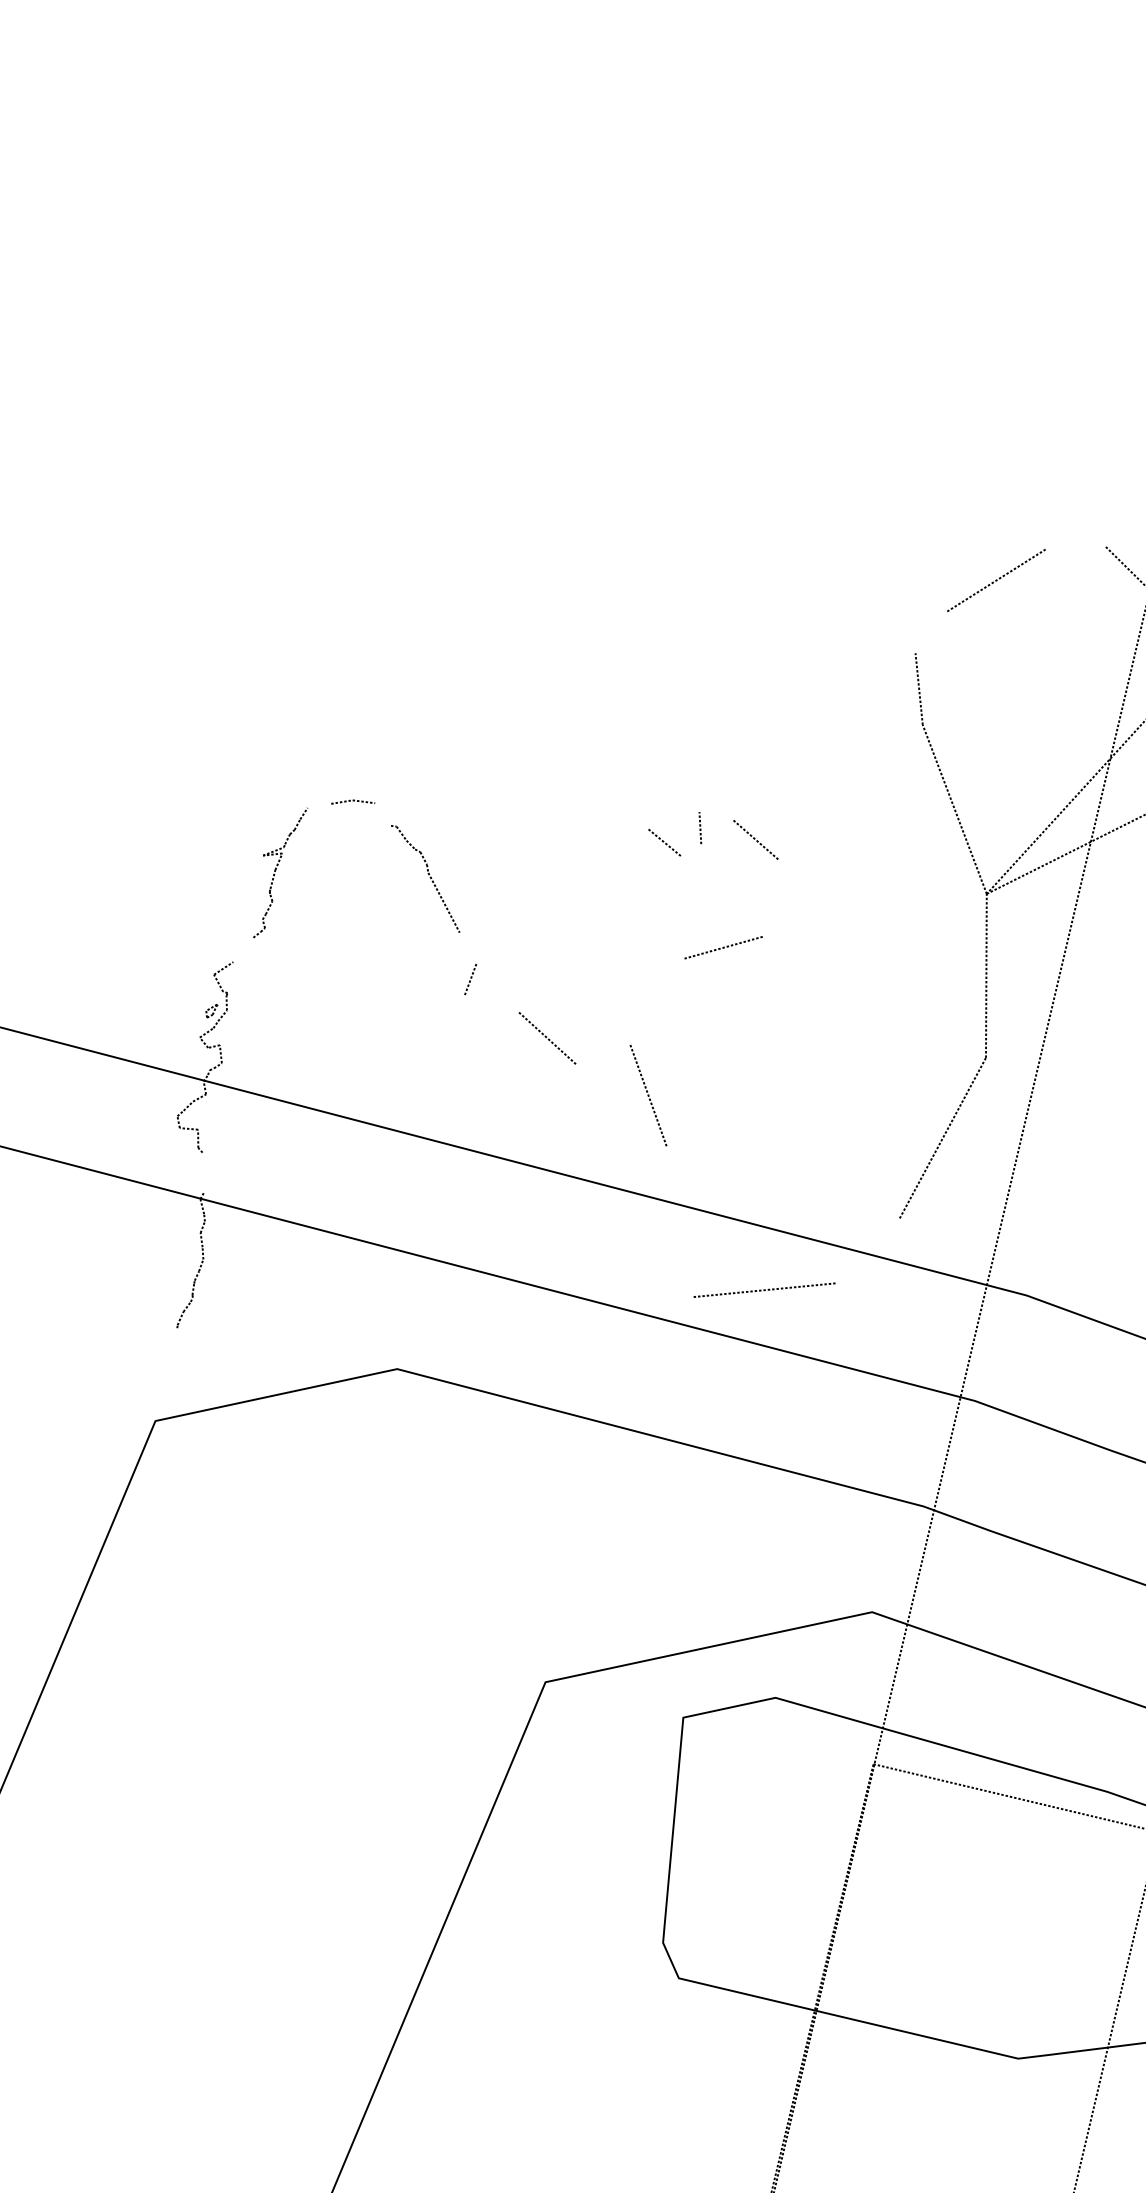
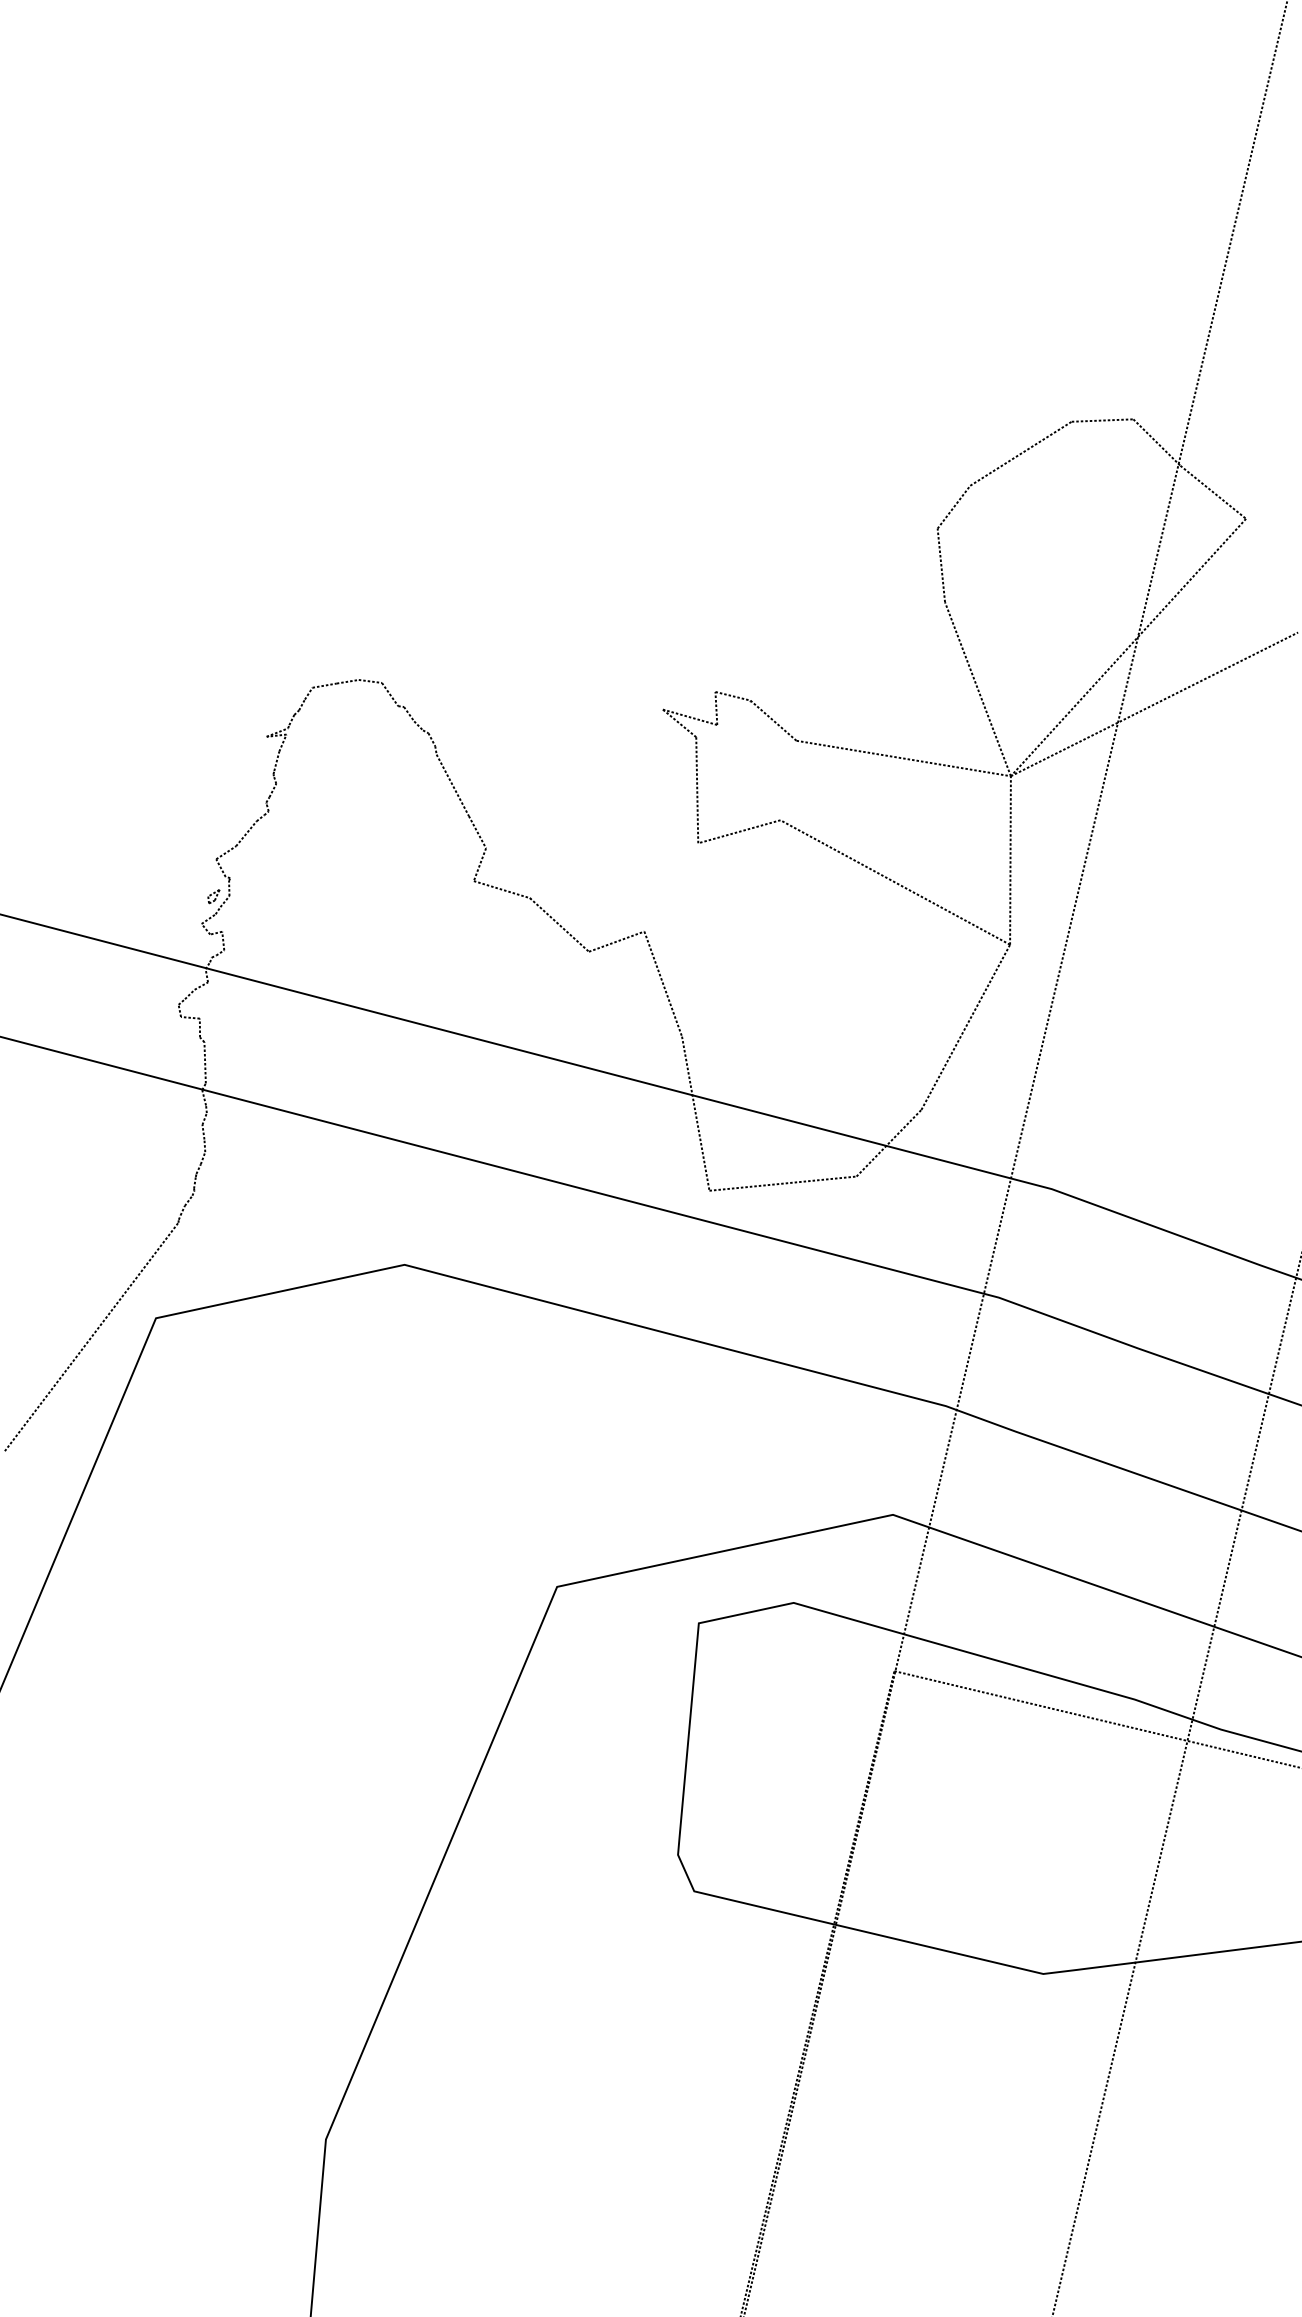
line: (1075, 548) -> (1102, 420), added
line: (930, 631) -> (953, 506), added
line: (319, 805) -> (324, 685), added
line: (383, 814) -> (390, 694), added
line: (716, 815) -> (732, 695), added
line: (674, 836) -> (689, 717), added
line: (882, 876) -> (903, 758), added
line: (682, 907) -> (697, 790), added
line: (468, 948) -> (477, 832), added
line: (243, 949) -> (246, 833), added
line: (874, 997) -> (895, 882), added
line: (491, 1004) -> (501, 889), added
line: (603, 1054) -> (616, 941), added
line: (202, 1172) -> (204, 1062), added
line: (680, 1221) -> (695, 1113), added
line: (867, 1250) -> (888, 1142), added
line: (92, 1438) -> (91, 1336), added

